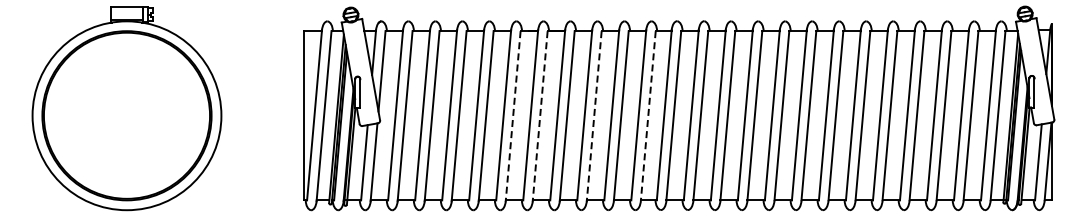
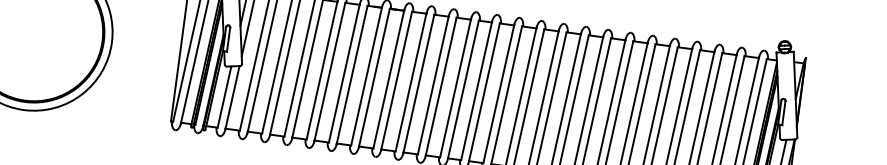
line: (513, 115) -> (352, 74), dashed -> solid
line: (540, 115) -> (374, 77), dashed -> solid
line: (594, 115) -> (419, 83), dashed -> solid
line: (648, 115) -> (463, 89), dashed -> solid

